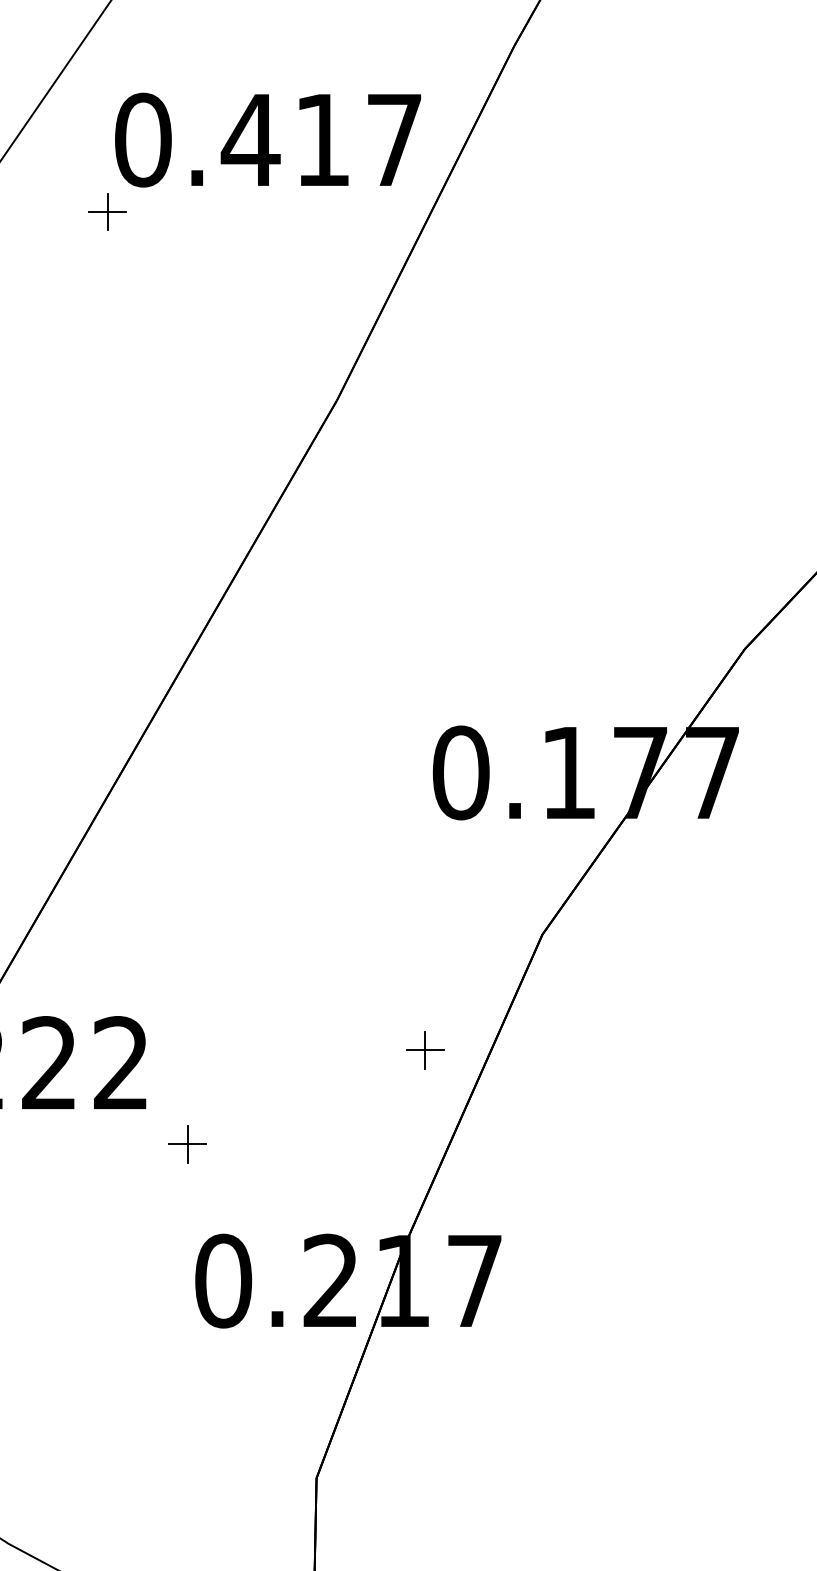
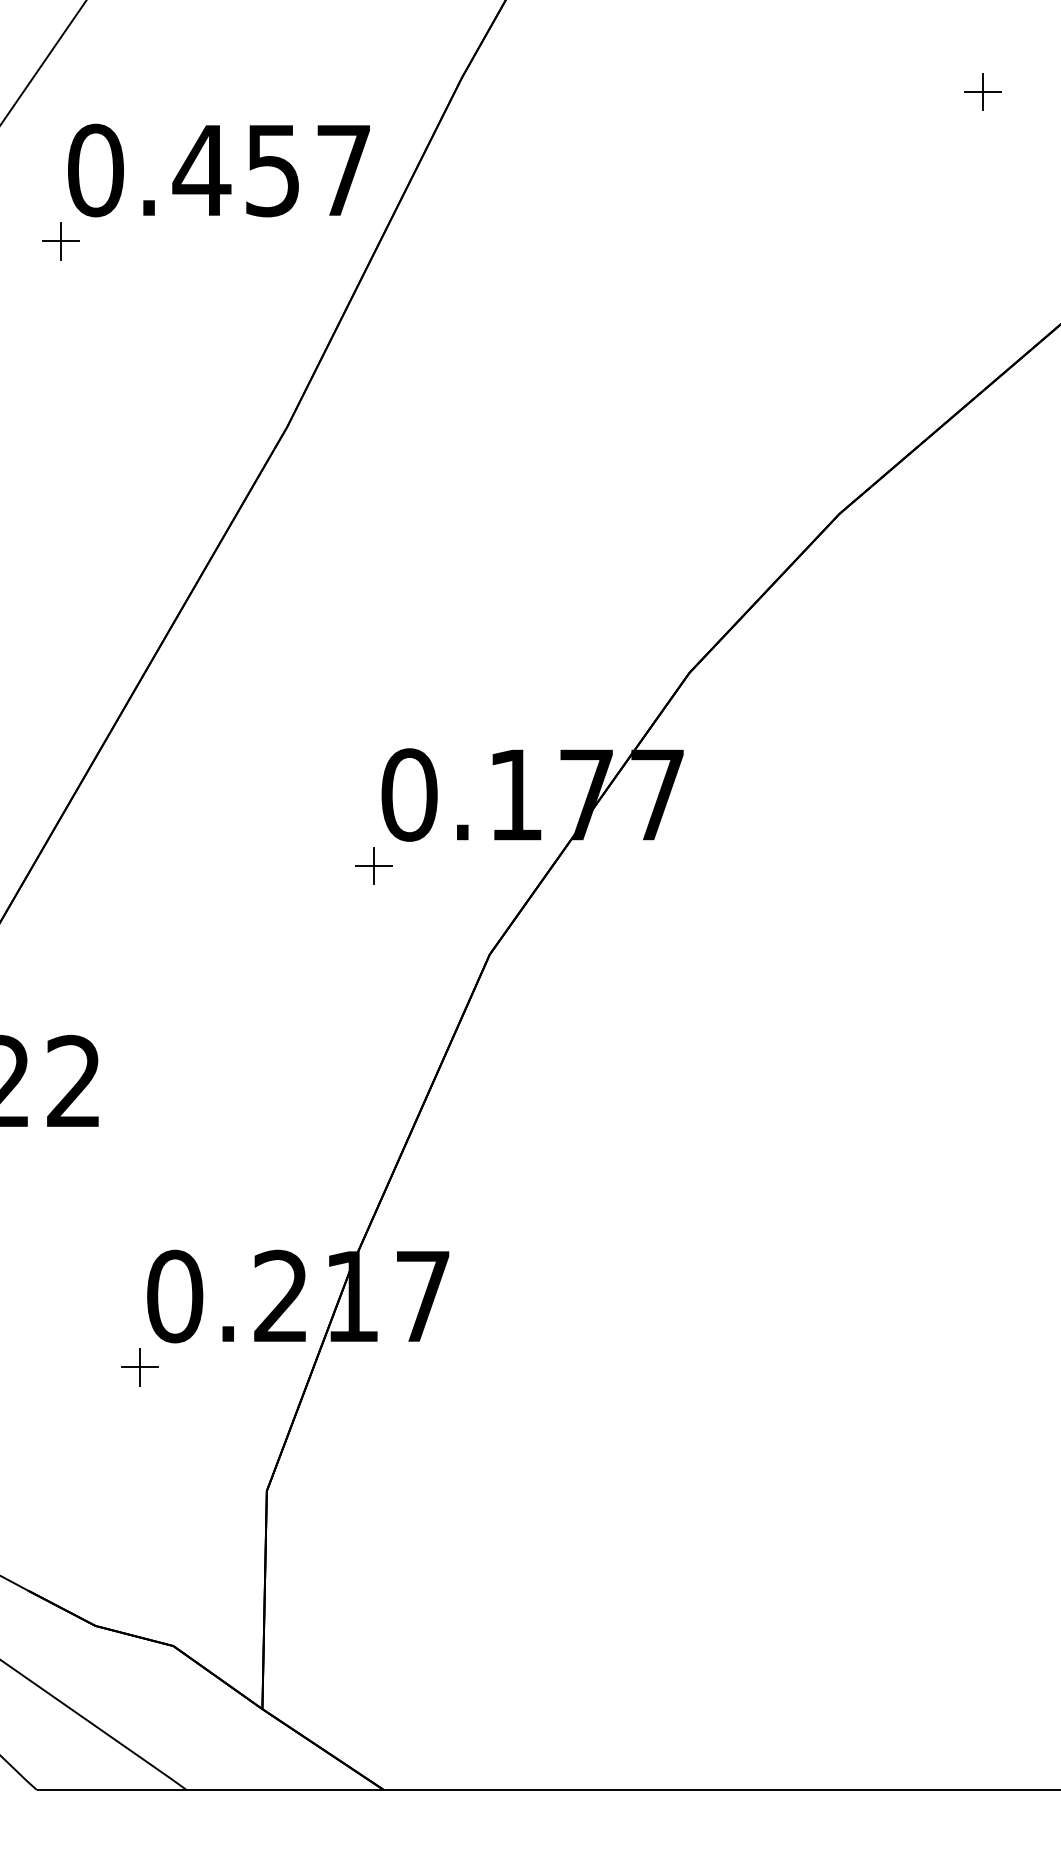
text: (322, 141) -> (272, 171), 0.417 -> 0.457
part: (424, 1050) -> (373, 865), moved
part: (187, 1144) -> (139, 1367), moved

